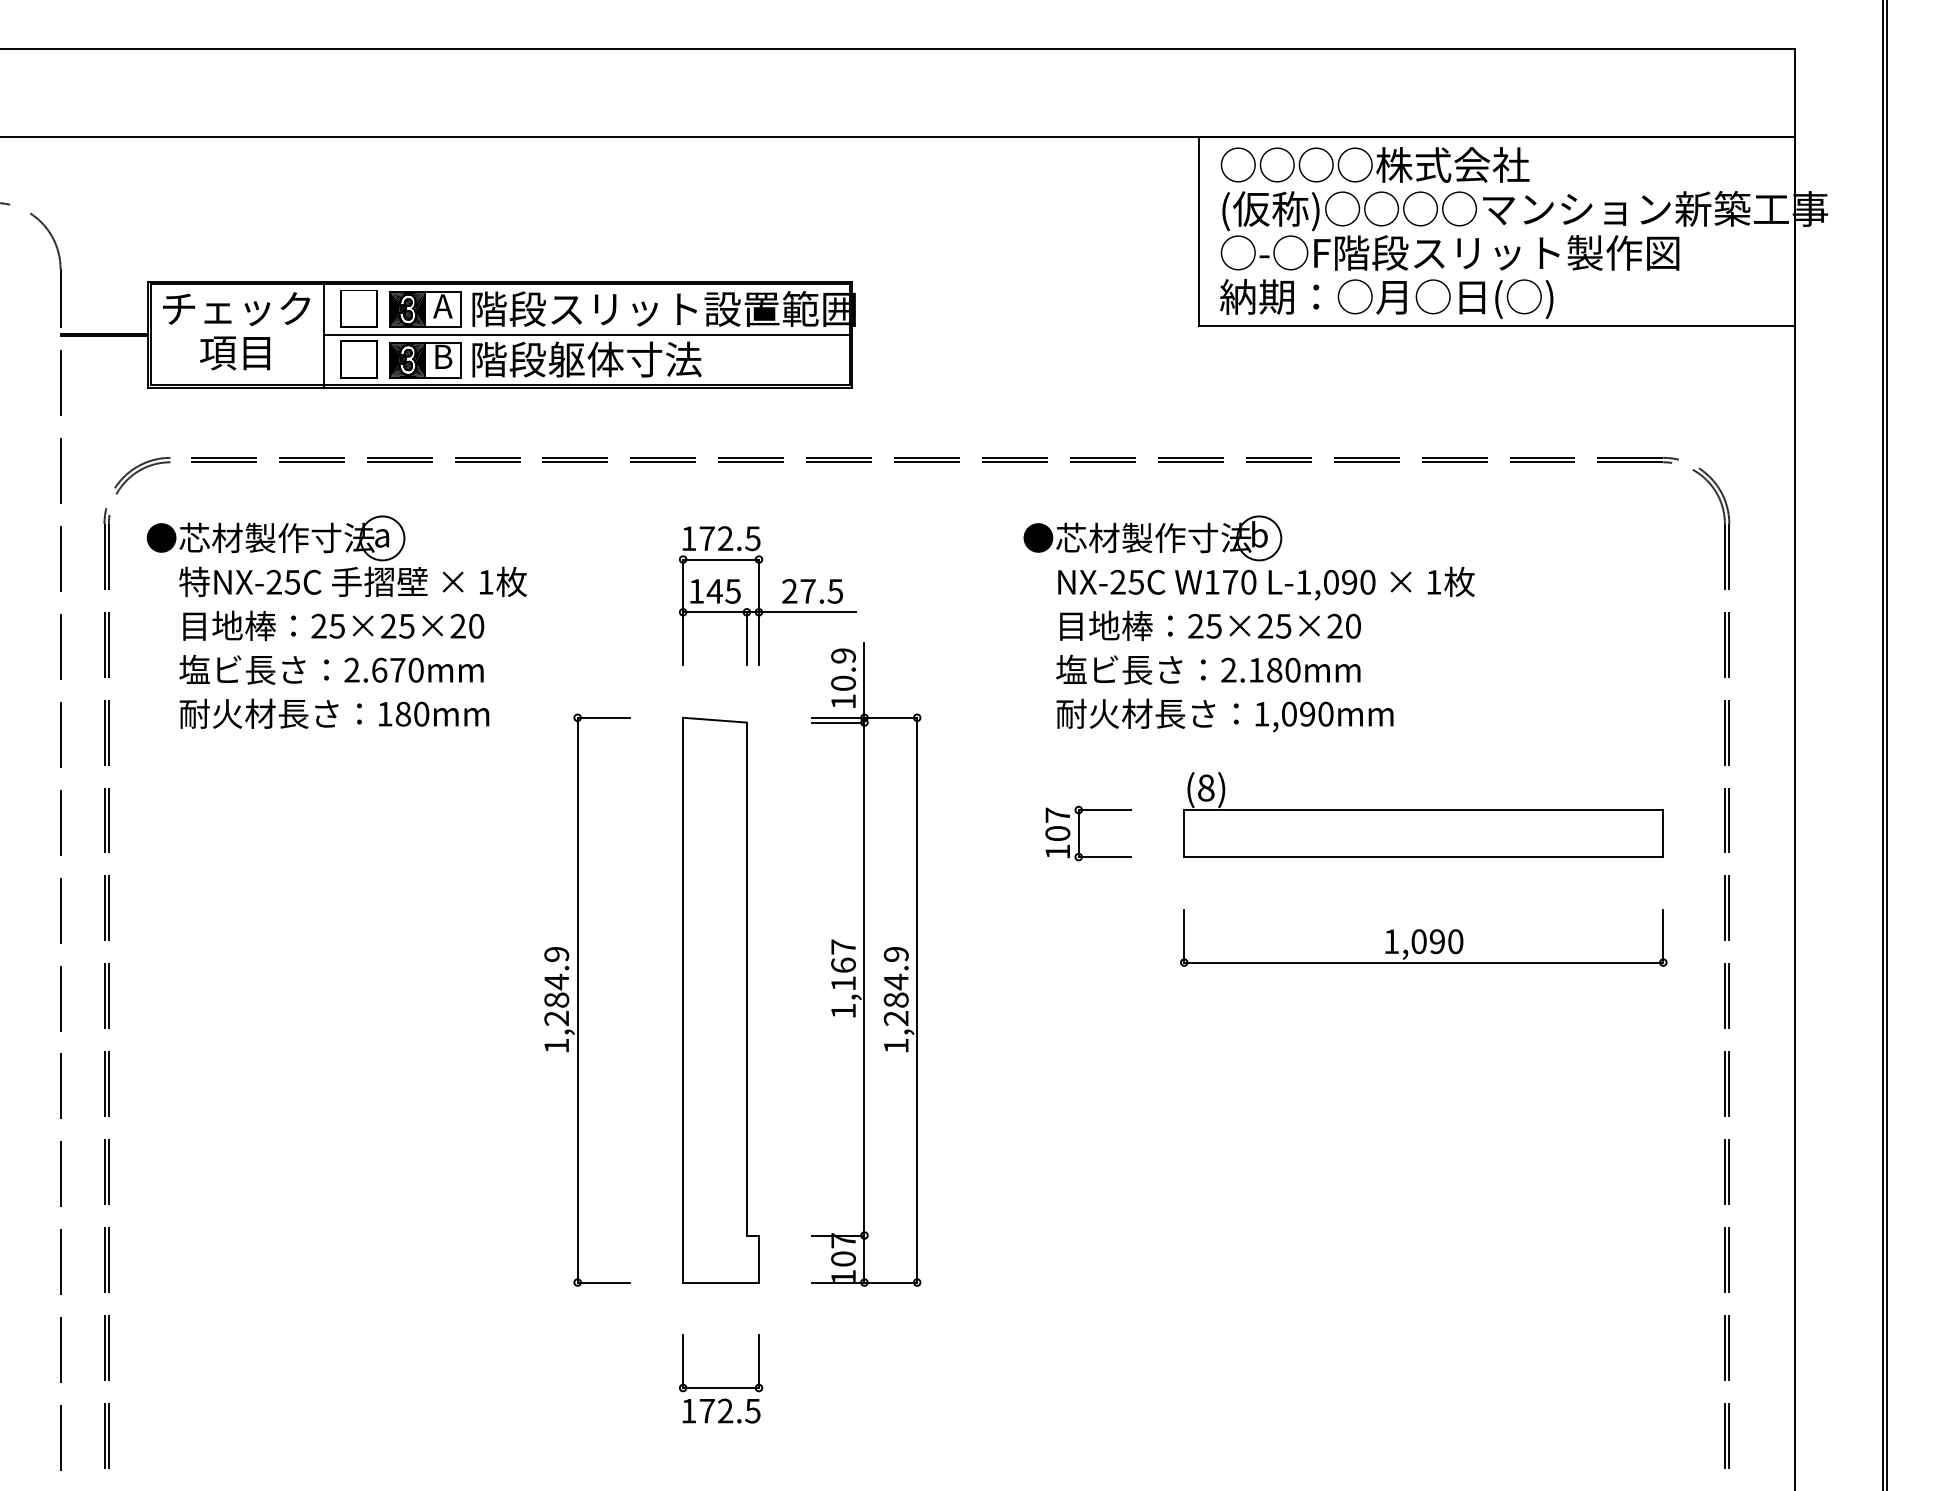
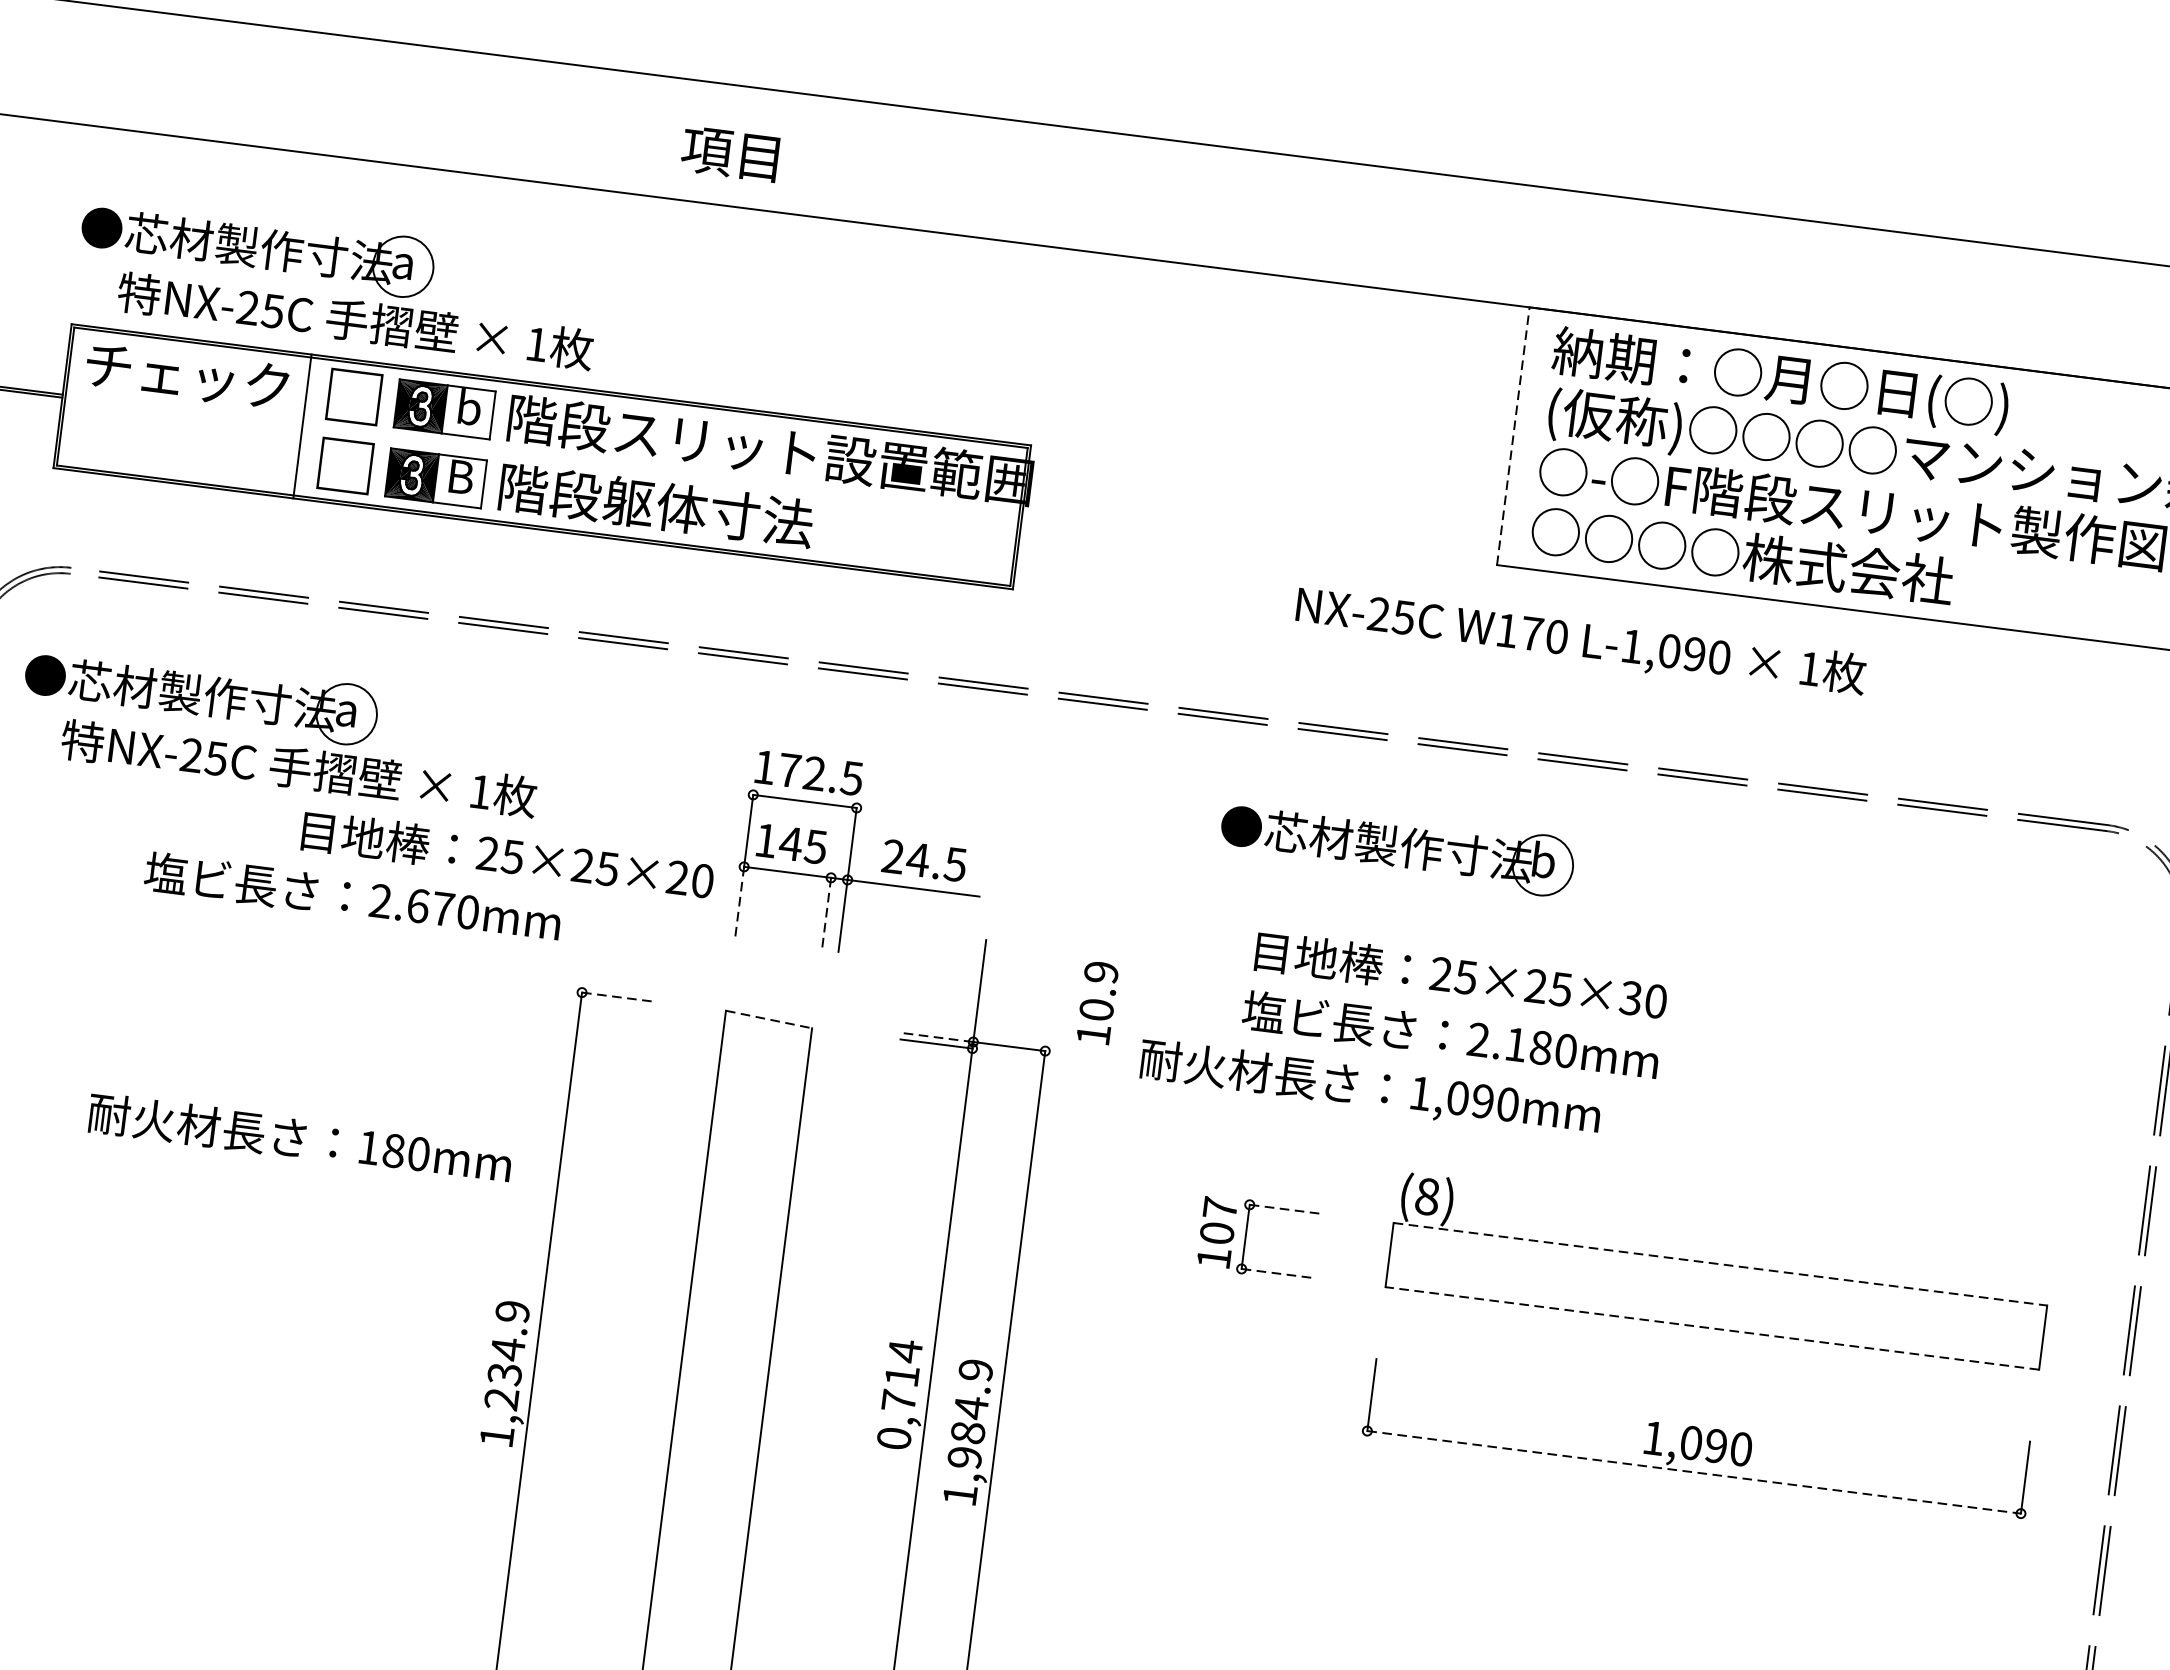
text: (1386, 167) -> (1780, 381), ○○○○株式会社 -> 納期：○月○日(○)
part: (336, 227) -> (337, 282), added
line: (1198, 230) -> (1512, 434), solid -> dashed
text: (1386, 299) -> (1757, 561), 納期：○月○日(○) -> ○○○○株式会社
text: (442, 305) -> (468, 406), A -> b
line: (587, 334) -> (661, 471), removed
text: (234, 353) -> (729, 154), moved
text: (1266, 583) -> (1581, 641), moved
text: (807, 591) -> (917, 859), 27.5 -> 24.5
text: (333, 625) -> (507, 855), moved
text: (1334, 626) -> (1630, 998), 25×25×20 -> 25×25×30
line: (683, 639) -> (739, 904), solid -> dashed
line: (746, 639) -> (825, 914), solid -> dashed
text: (331, 669) -> (352, 896), moved
text: (843, 677) -> (1097, 1001), moved
text: (334, 713) -> (300, 1138), moved
text: (1224, 715) -> (1369, 1088), moved
line: (604, 717) -> (618, 996), solid -> dashed
line: (837, 717) -> (936, 1036), solid -> dashed
line: (715, 720) -> (769, 1020), solid -> dashed
line: (1105, 810) -> (1286, 1210), solid -> dashed
line: (1423, 810) -> (1719, 1264), solid -> dashed
line: (1105, 857) -> (1278, 1274), solid -> dashed
line: (1423, 857) -> (1711, 1328), solid -> dashed
line: (1423, 962) -> (1693, 1472), solid -> dashed
text: (843, 978) -> (899, 1394), 1,167 -> 0,714
text: (556, 1000) -> (504, 1374), 1,284.9 -> 1,234.9
text: (896, 1018) -> (965, 1457), 1,284.9 -> 1,984.9

